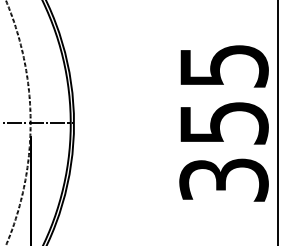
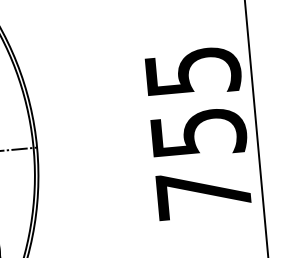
text: (223, 179) -> (203, 193), 355 -> 755

